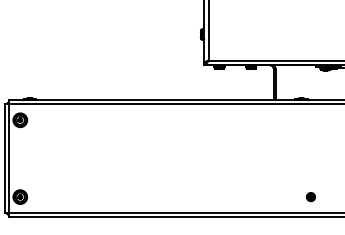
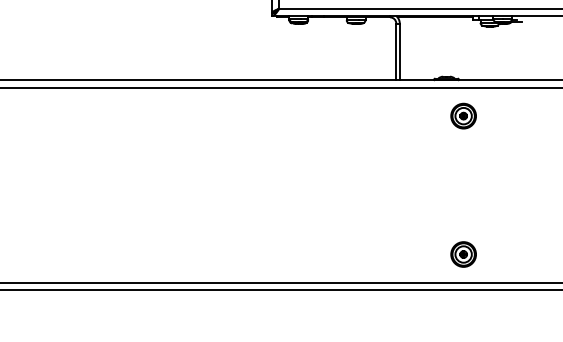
part: (310, 119) -> (462, 114), added
part: (310, 196) -> (462, 253), size x1.67

